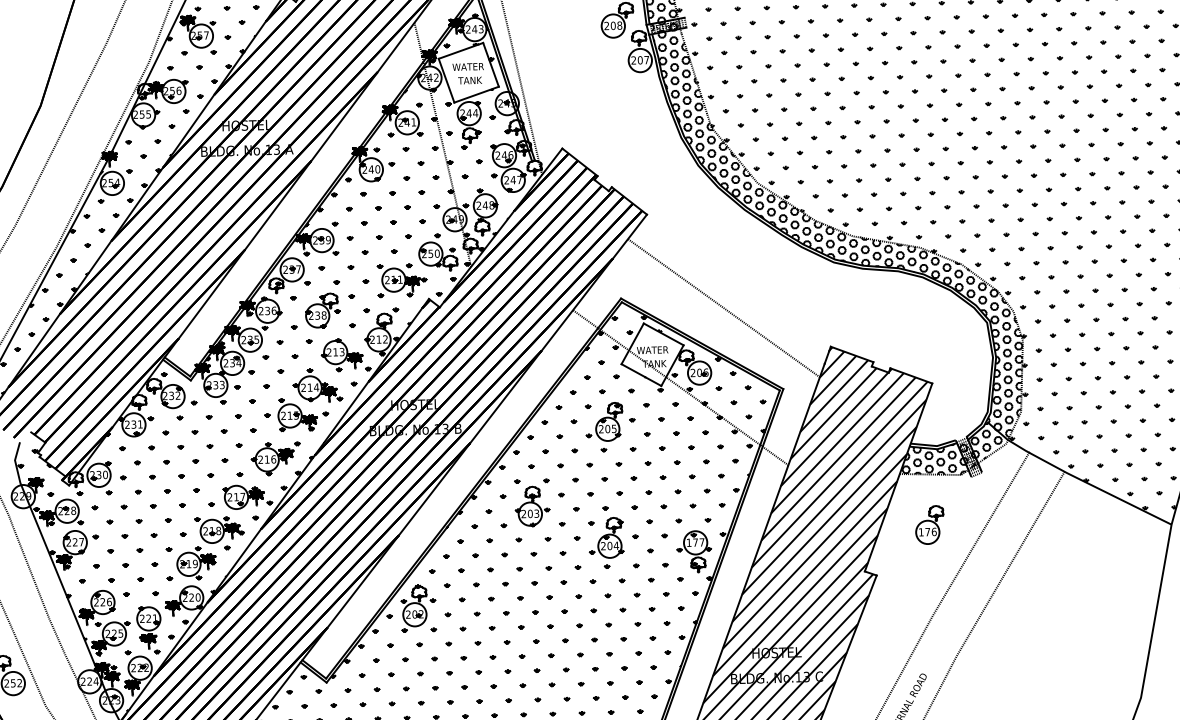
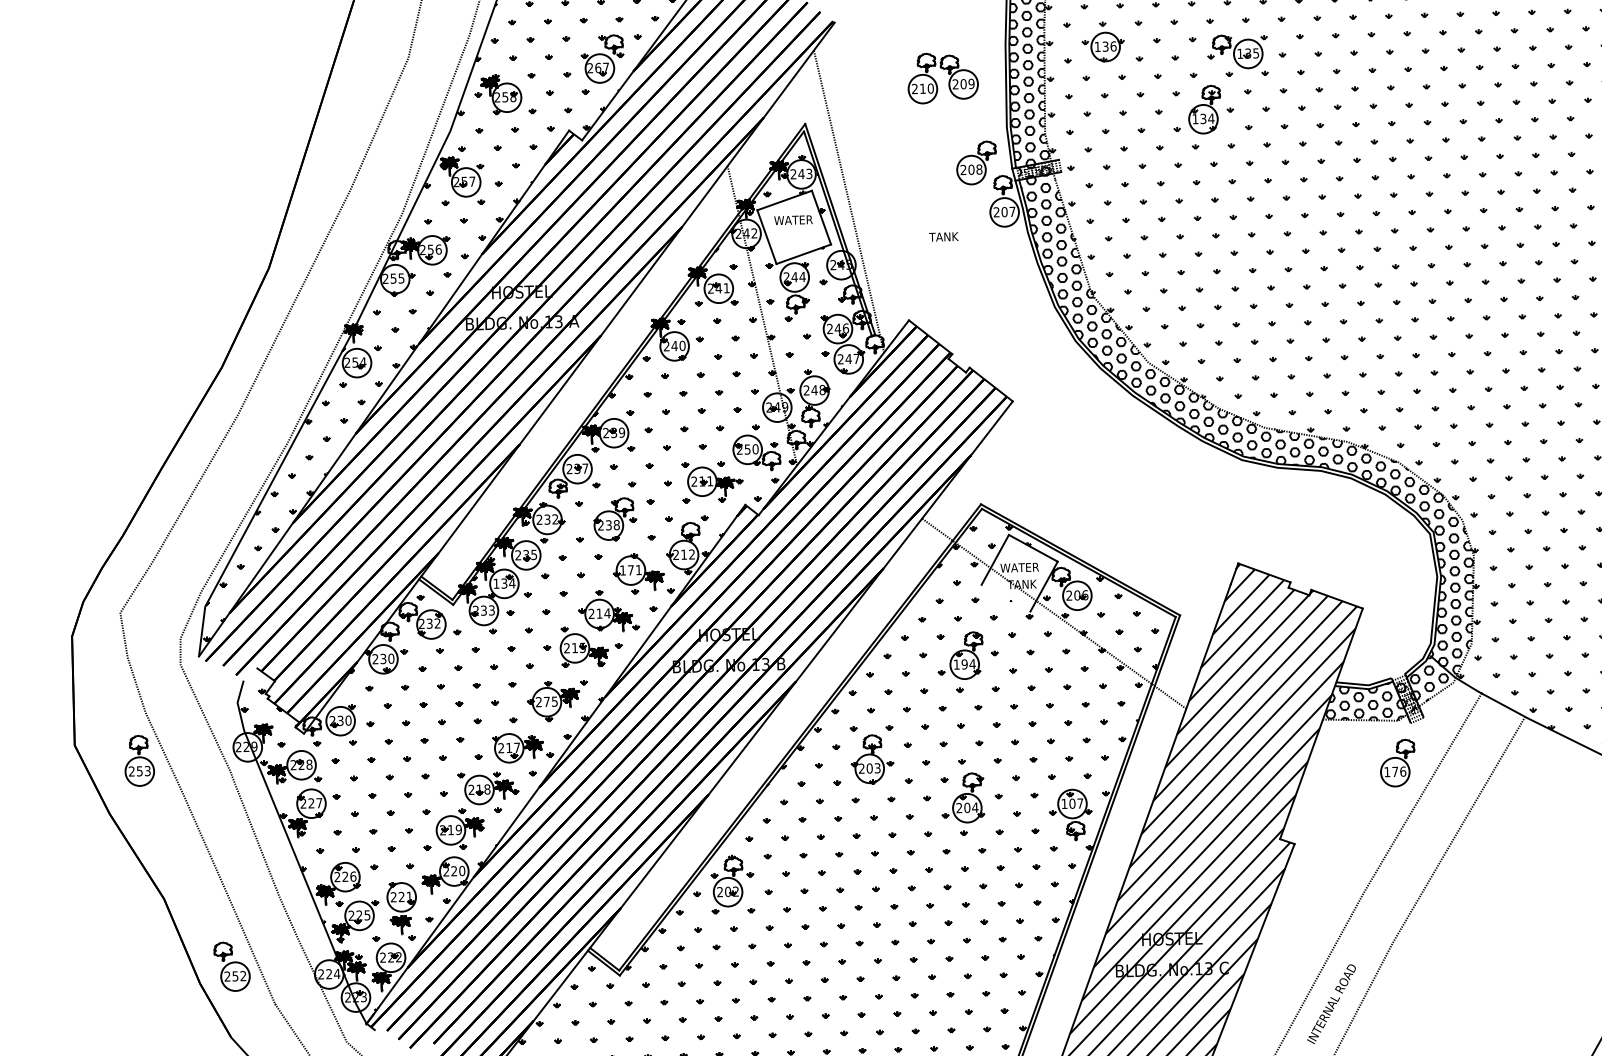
text: (469, 80) -> (943, 236), moved
line: (723, 307) -> (1106, 515), removed
text: (274, 310) -> (555, 519), 236 -> 232
text: (335, 351) -> (630, 569), 213 -> 171
text: (225, 363) -> (495, 583), 234 -> 134
line: (641, 374) -> (1005, 597), removed
text: (140, 424) -> (391, 658), 231 -> 230
text: (607, 429) -> (964, 664), 205 -> 194
text: (270, 459) -> (551, 701), 216 -> 275
part: (929, 524) -> (1397, 762), moved
text: (695, 542) -> (1072, 803), 177 -> 107

